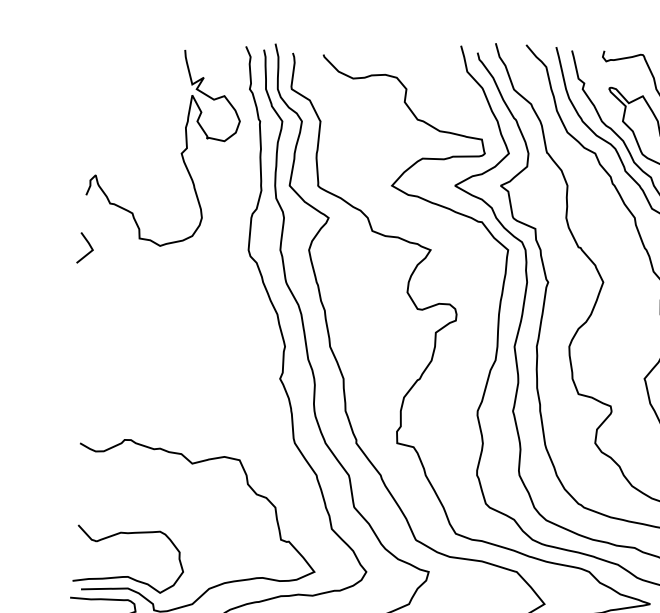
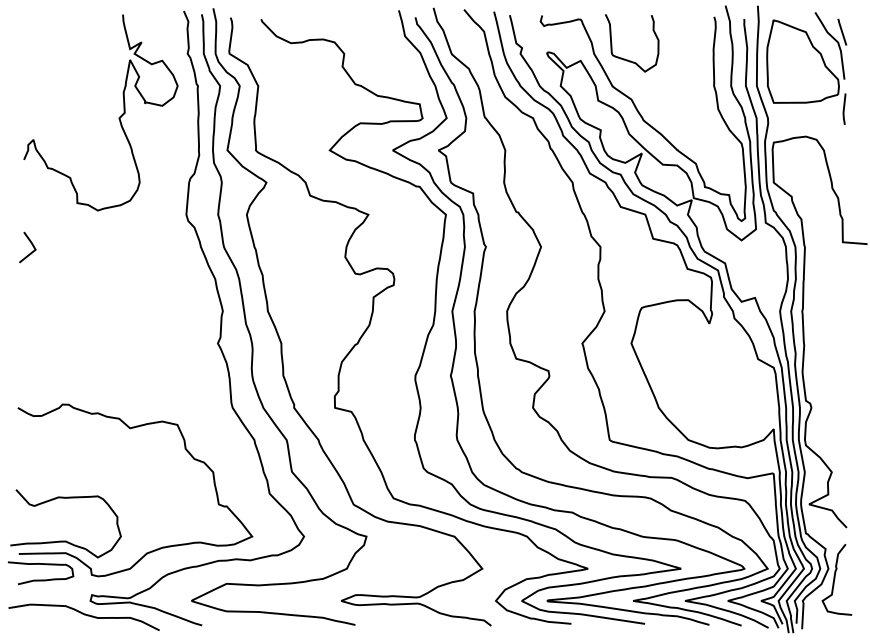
line: (87, 243) -> (30, 243), moved

